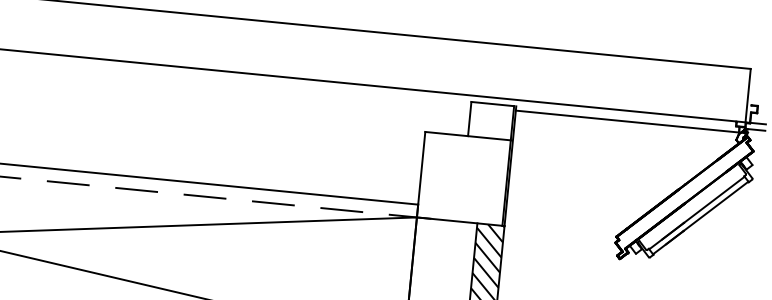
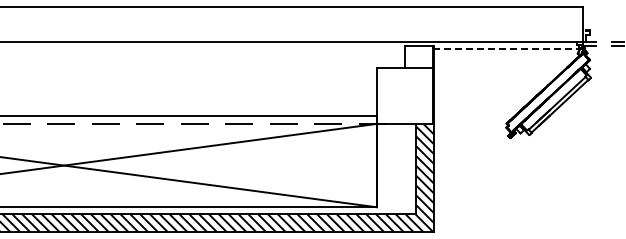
line: (628, 121) -> (507, 48), solid -> dashed

